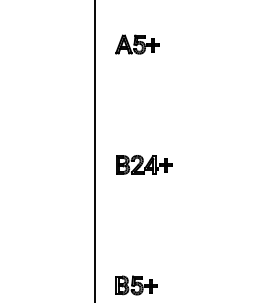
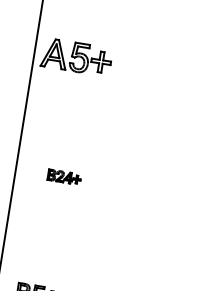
part: (137, 44) -> (76, 57), size x1.6
part: (144, 164) -> (64, 176), size x0.6

